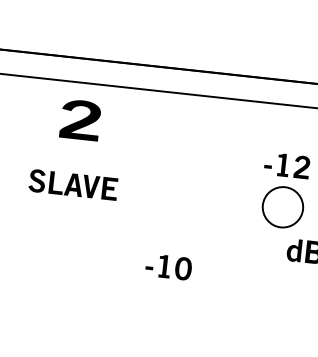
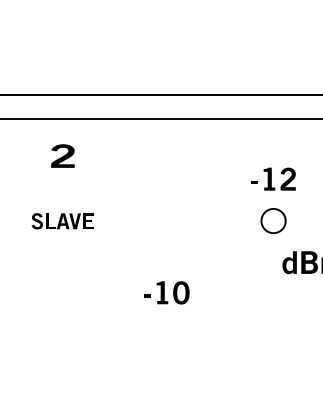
part: (80, 119) -> (62, 155), size x0.6
part: (73, 183) -> (62, 220), size x0.7
circle: (282, 206) -> (273, 220), size x0.6

